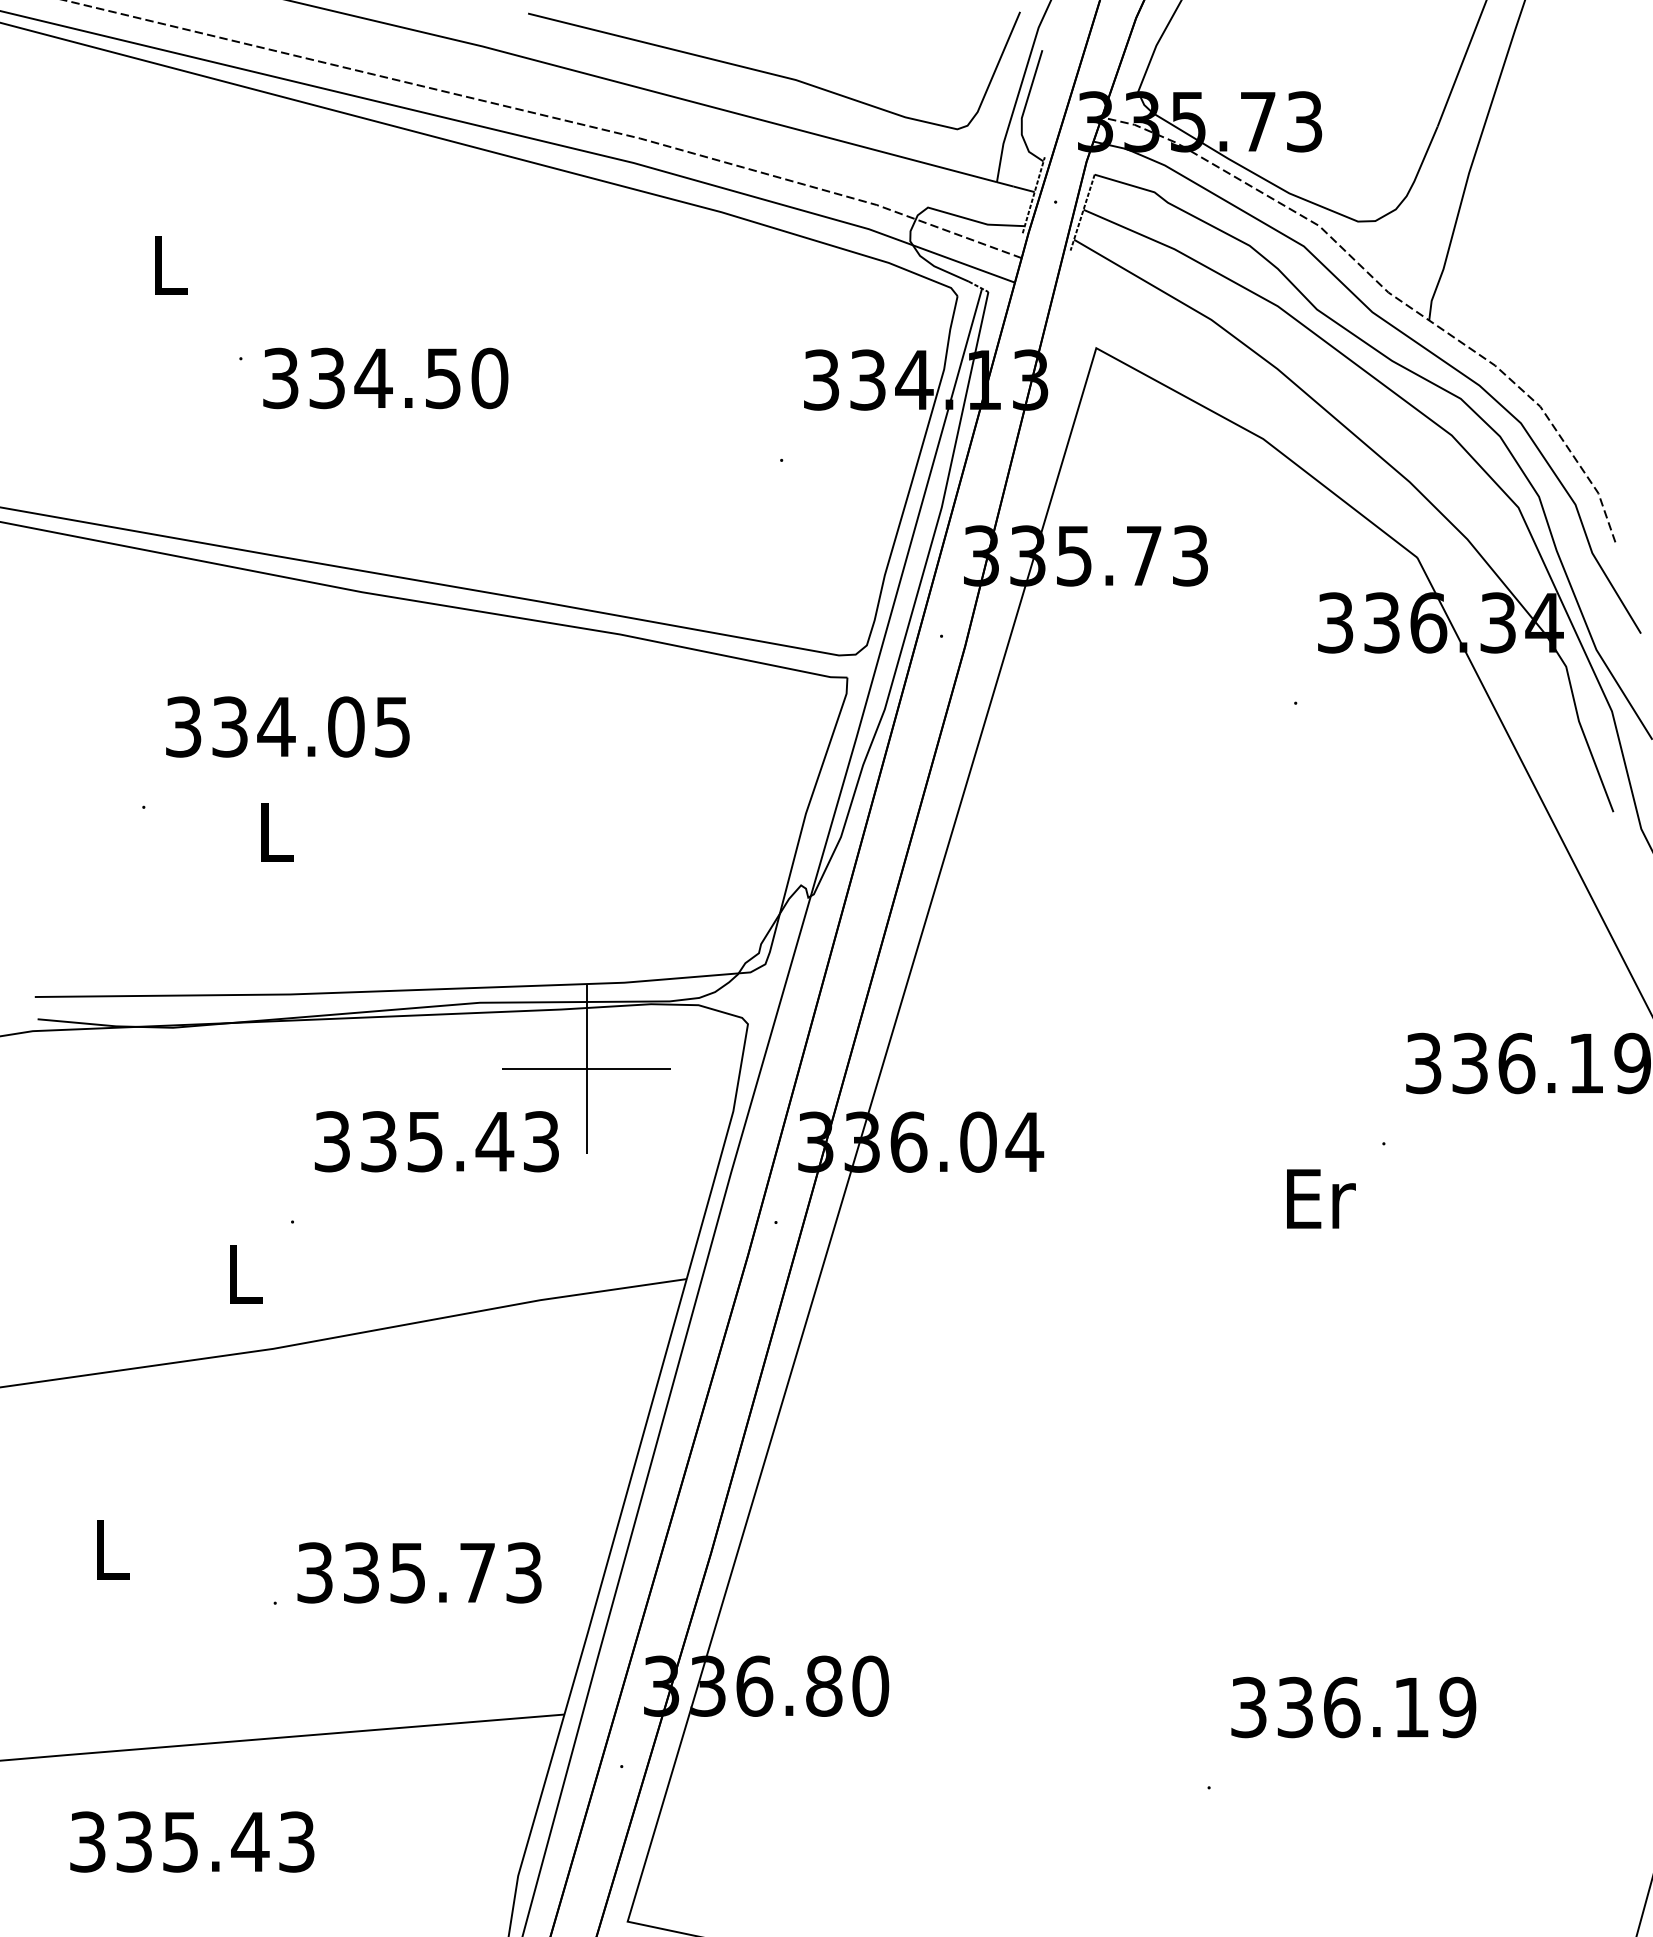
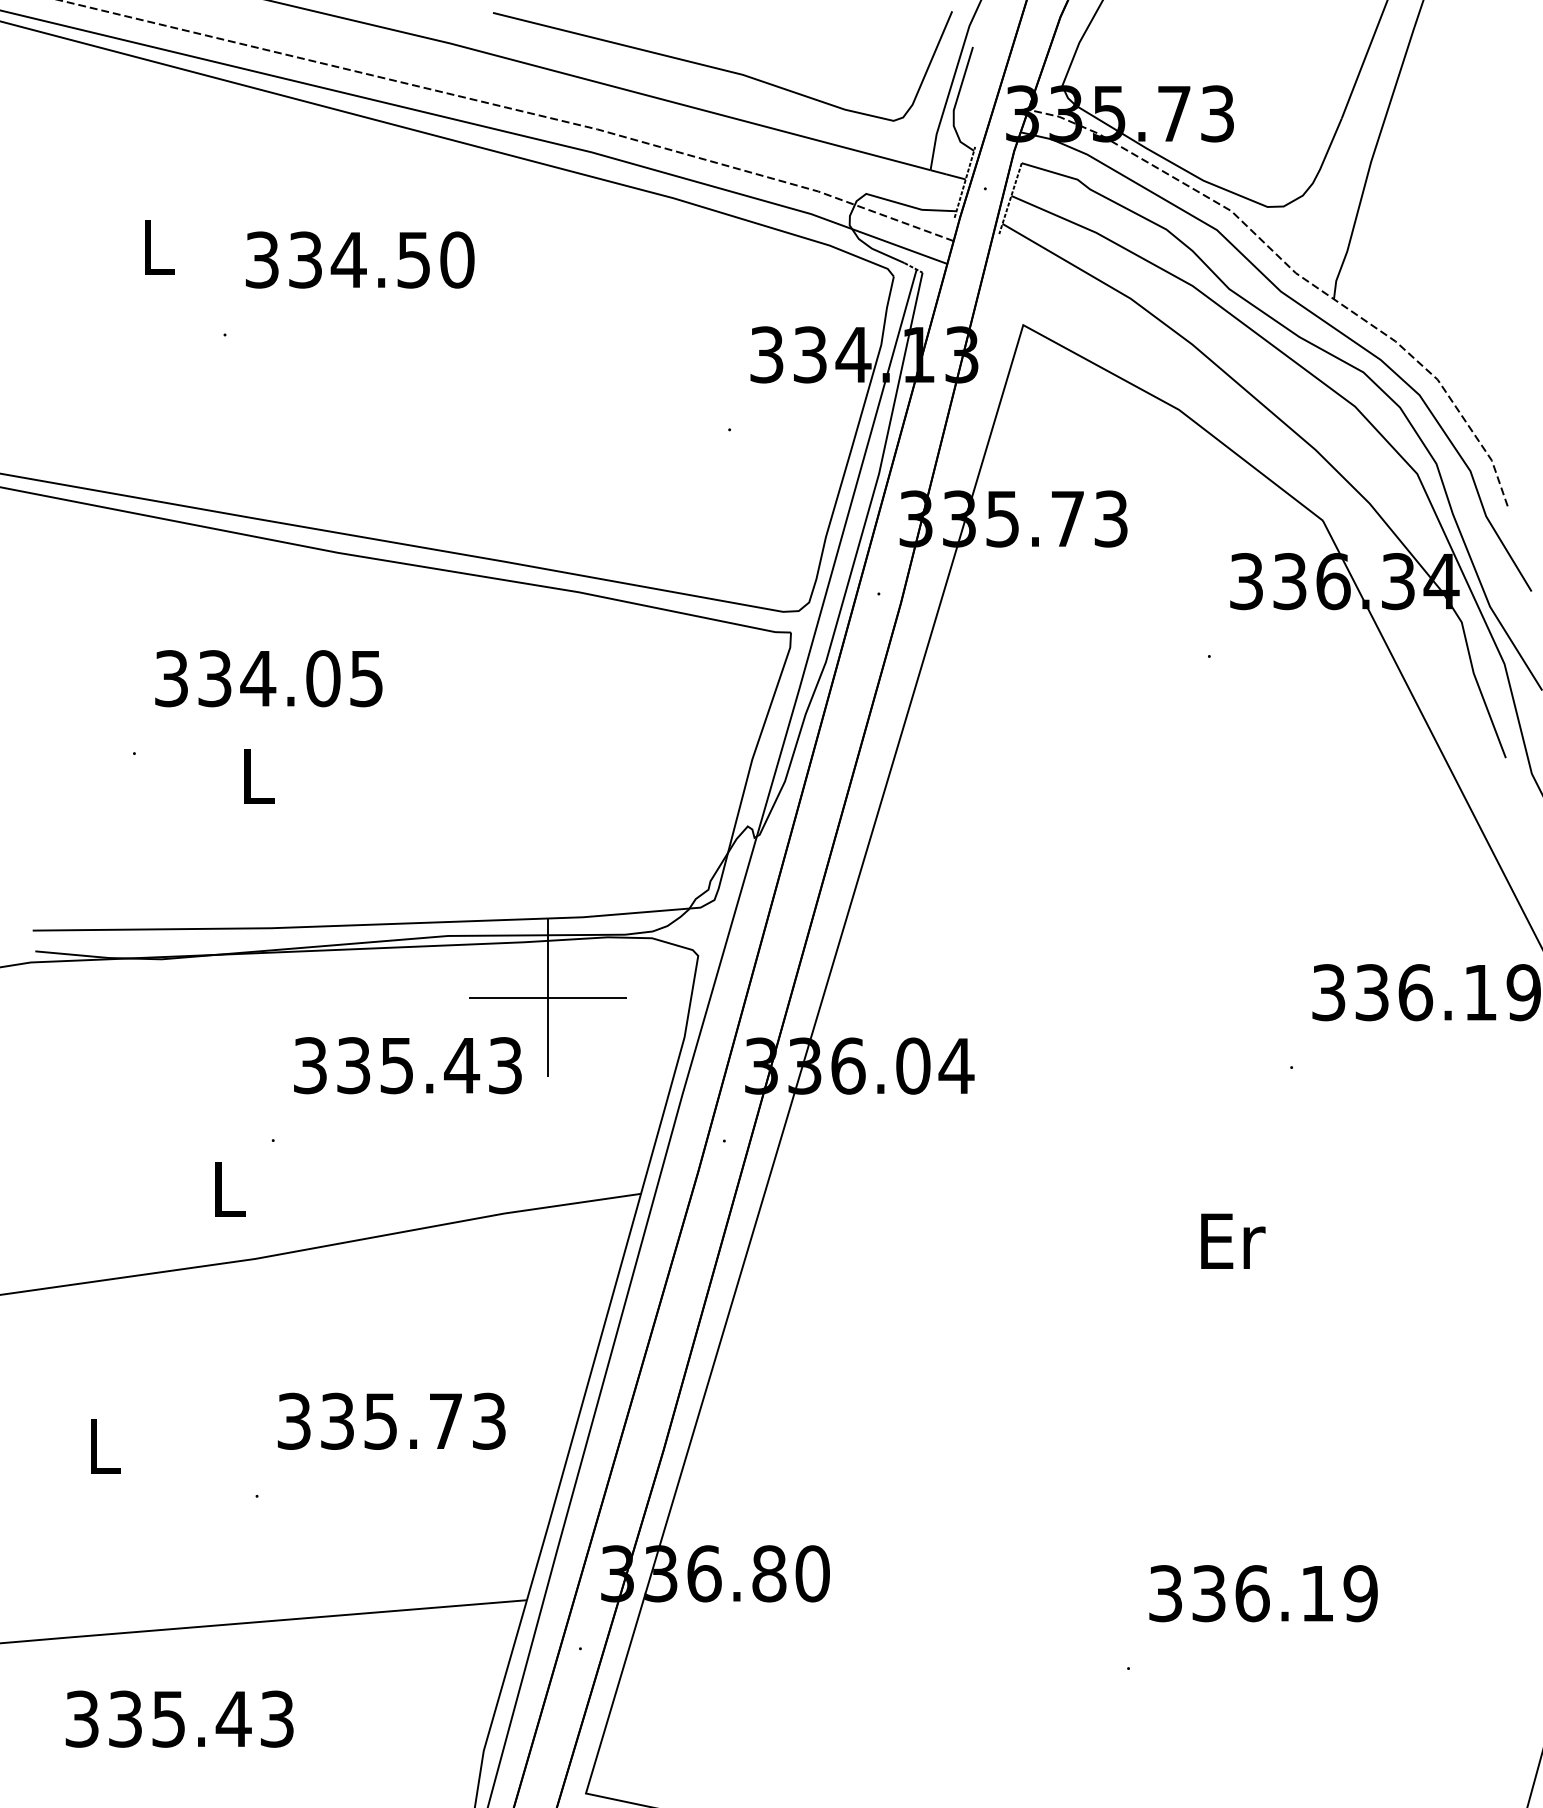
text: (385, 378) -> (359, 260), moved
text: (1321, 1198) -> (1233, 1240), moved
text: (419, 1572) -> (391, 1420), moved

